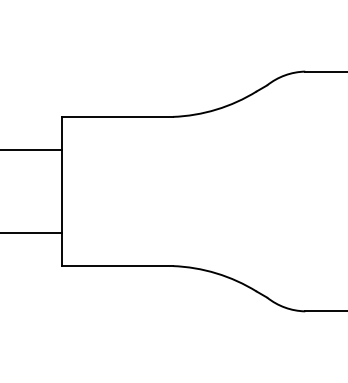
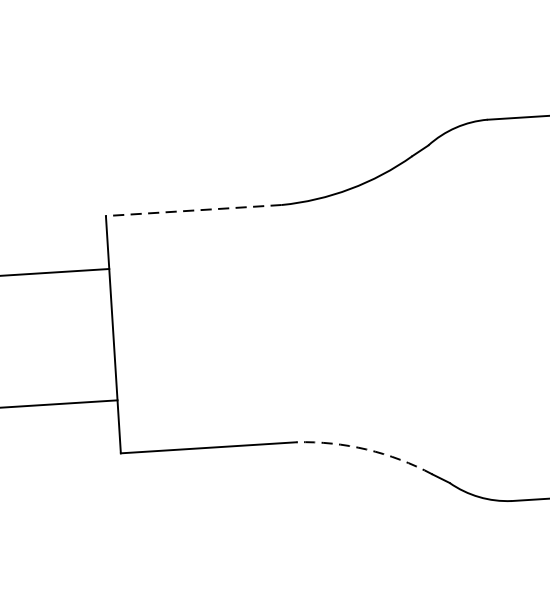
line: (117, 116) -> (193, 209), solid -> dashed
arc: (216, 273) -> (366, 449), solid -> dashed

